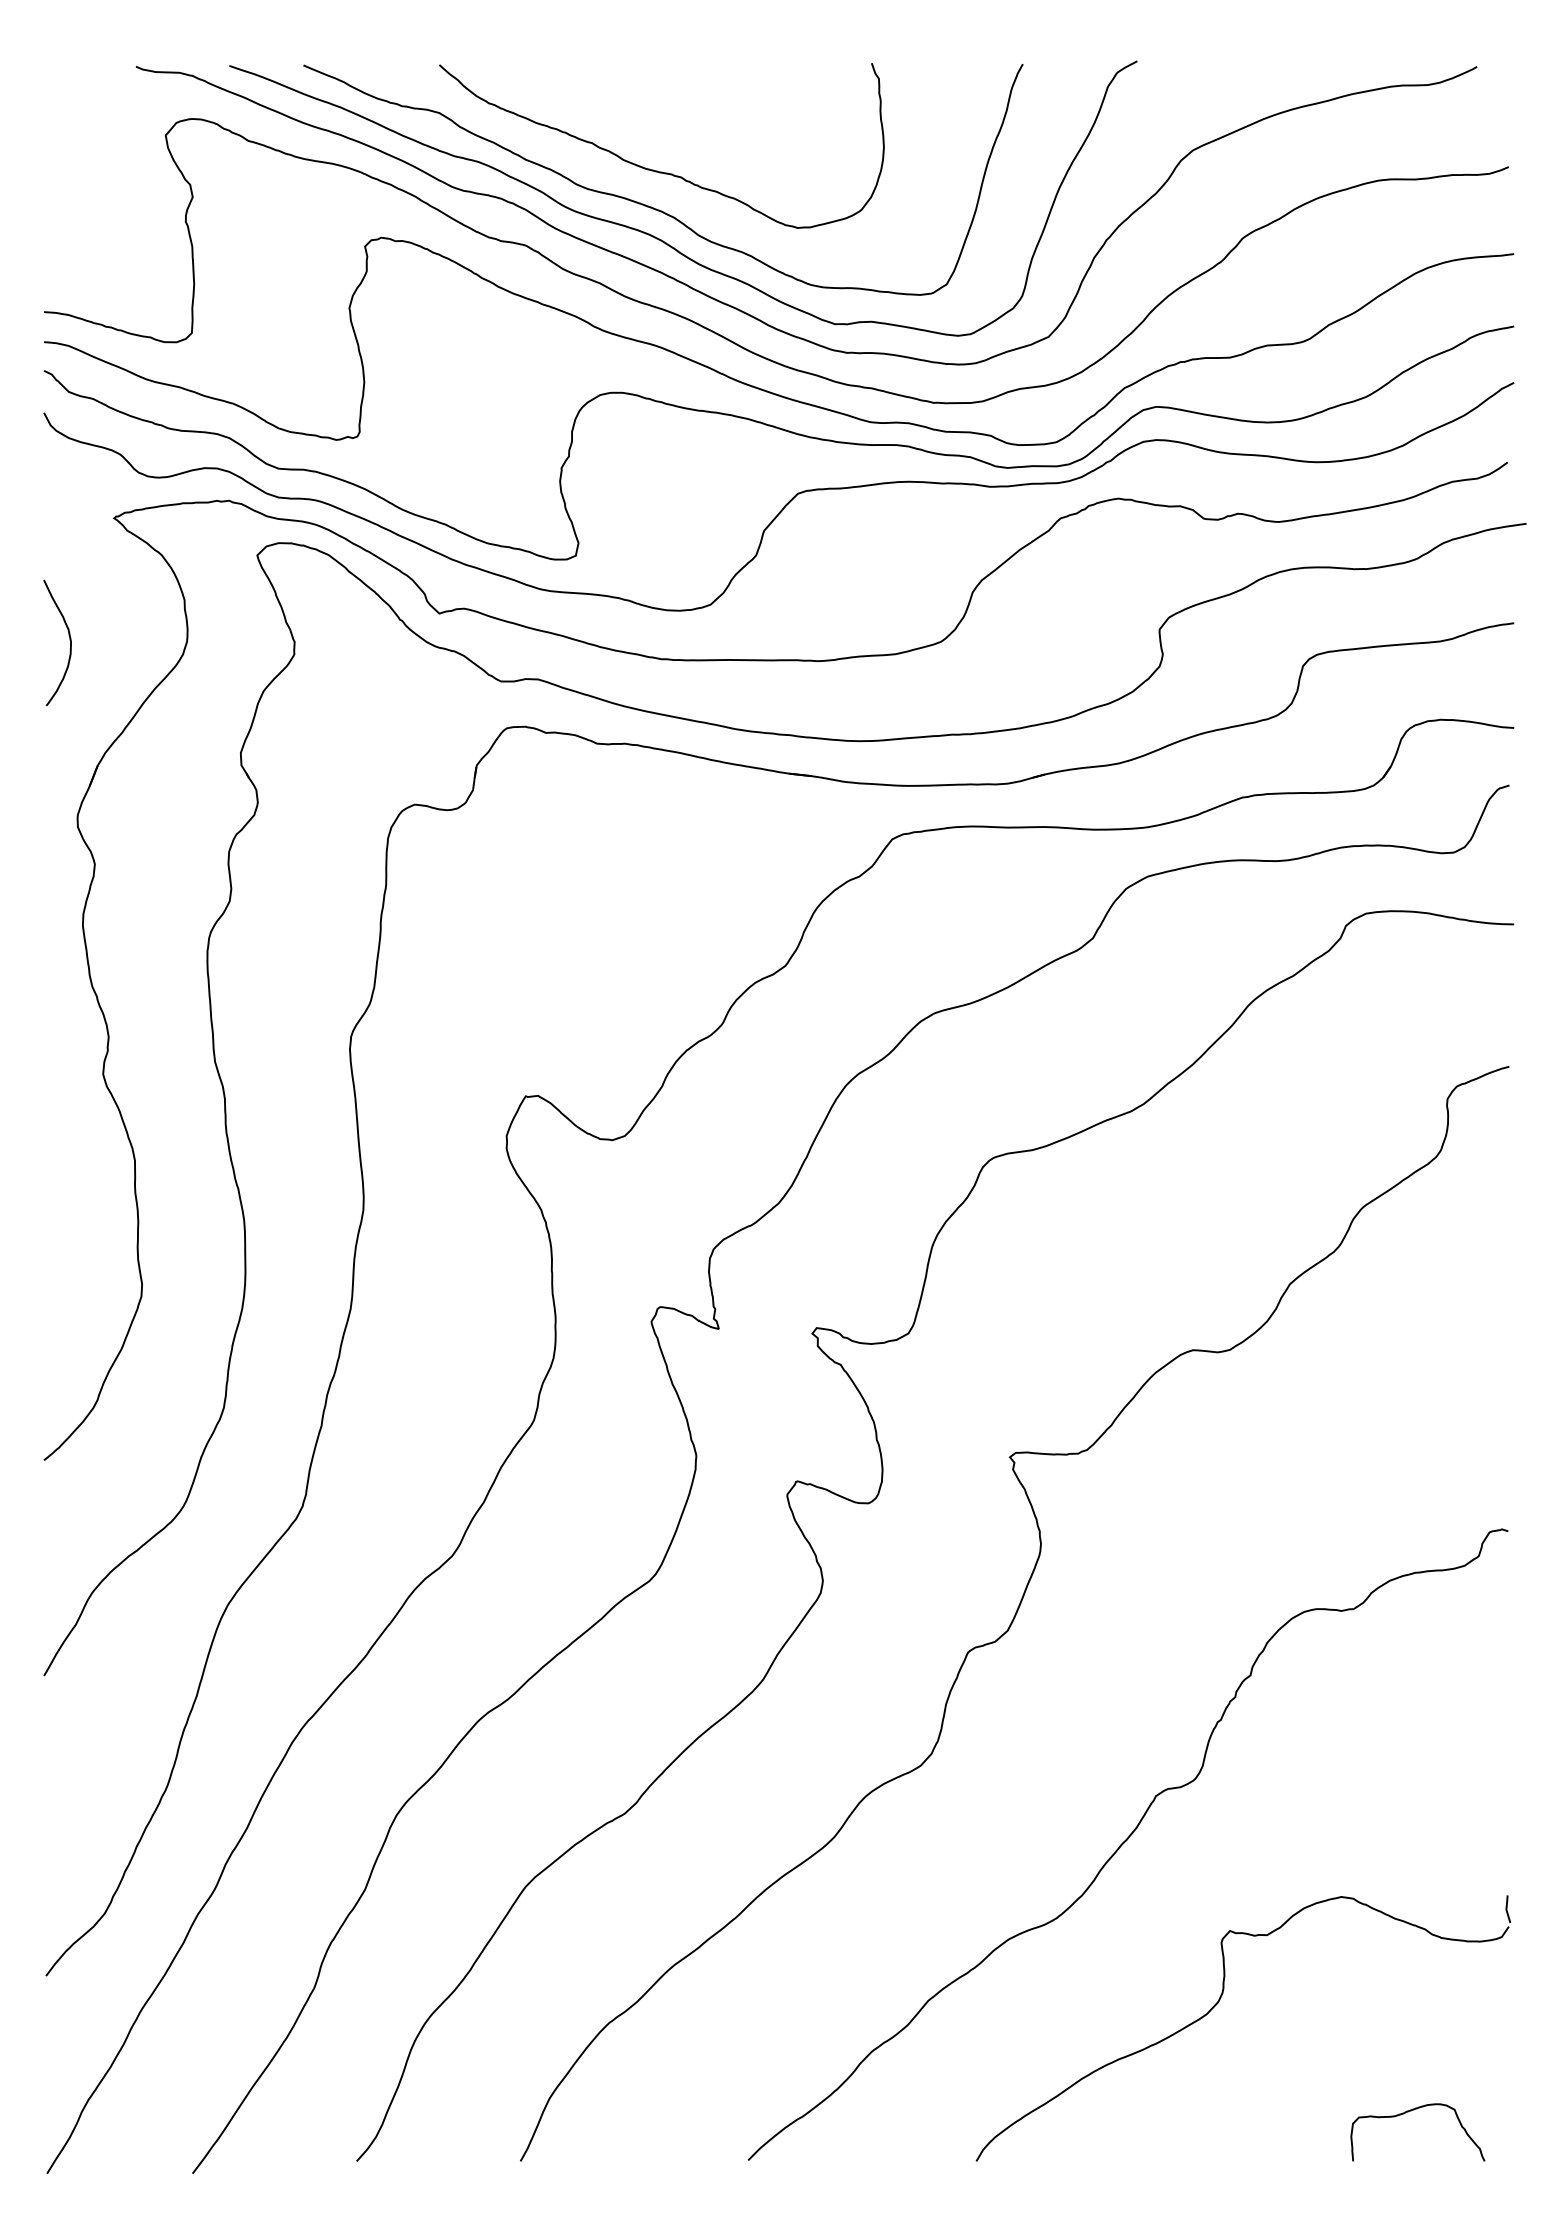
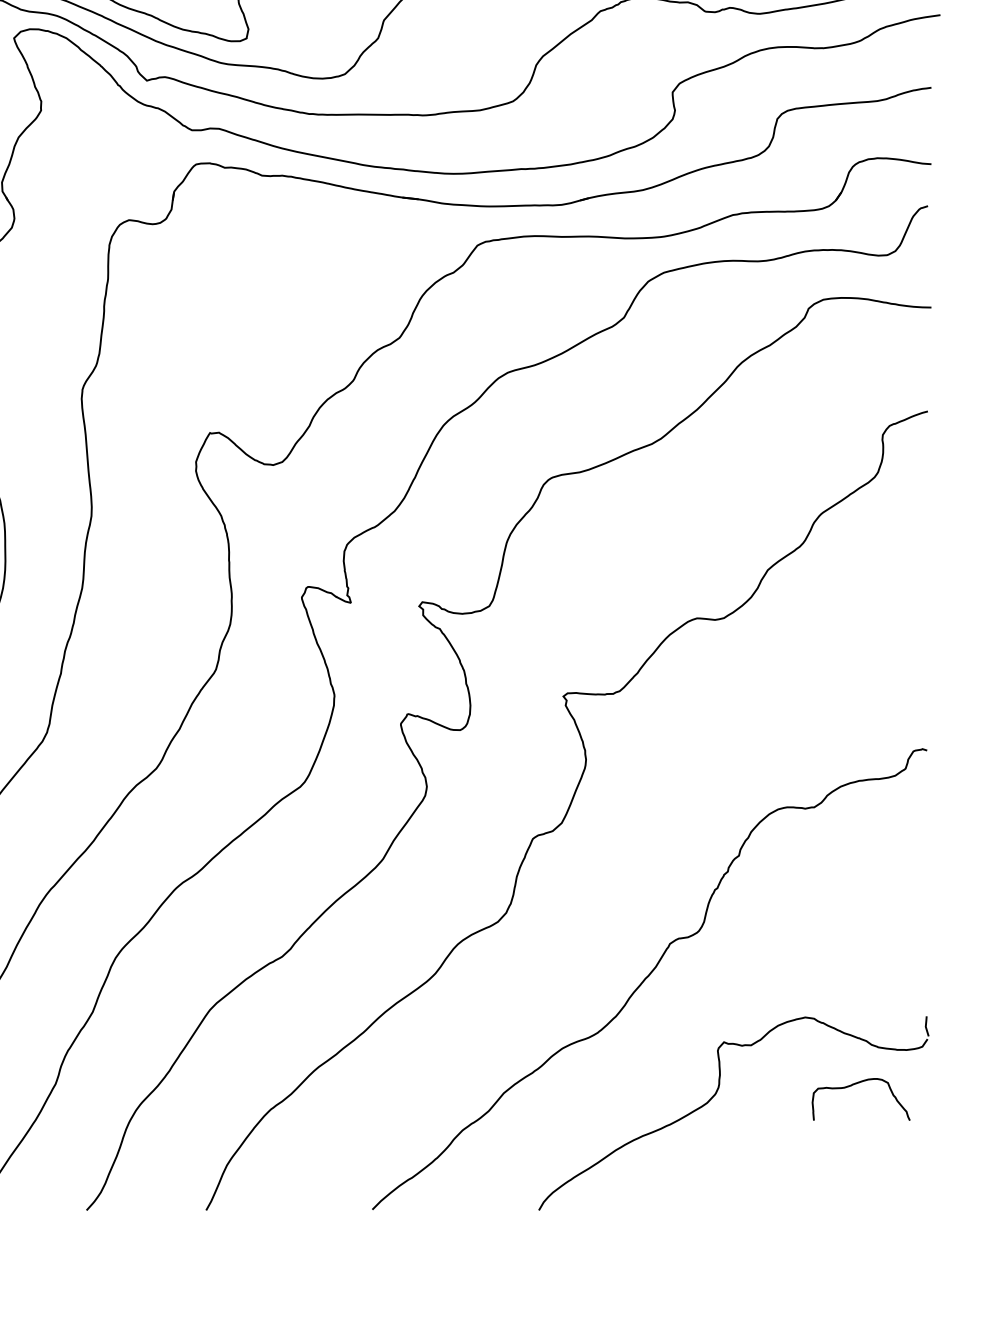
curve: (1411, 2111) -> (856, 1084), moved

